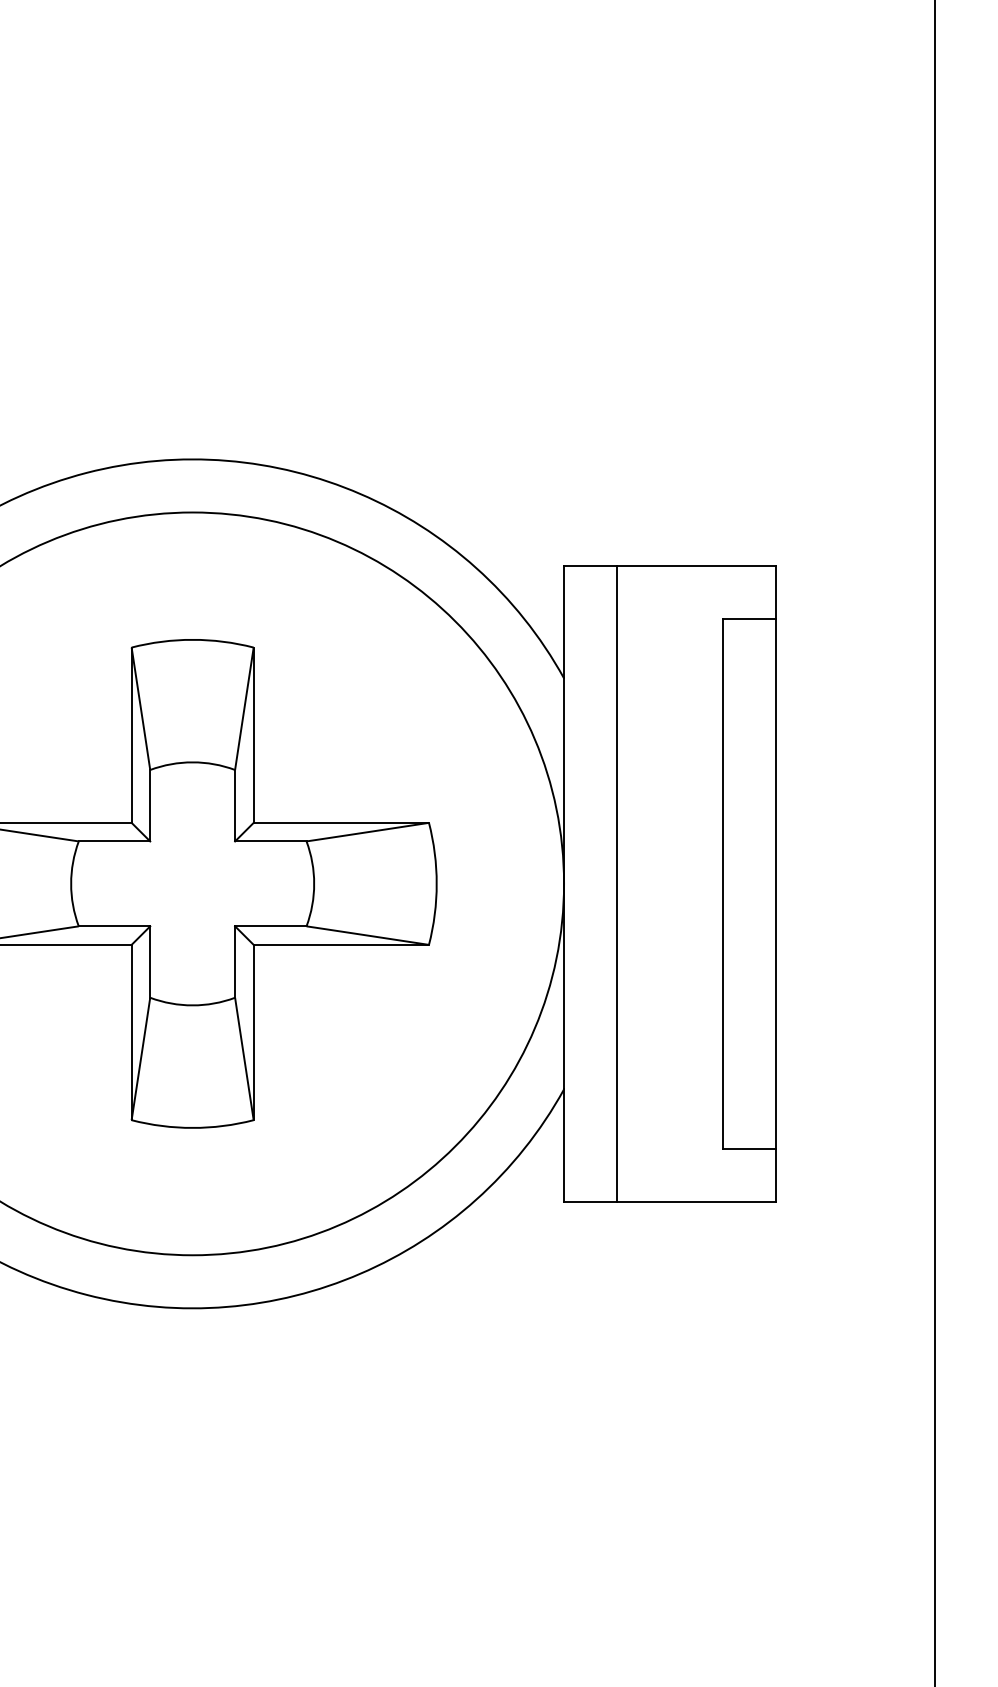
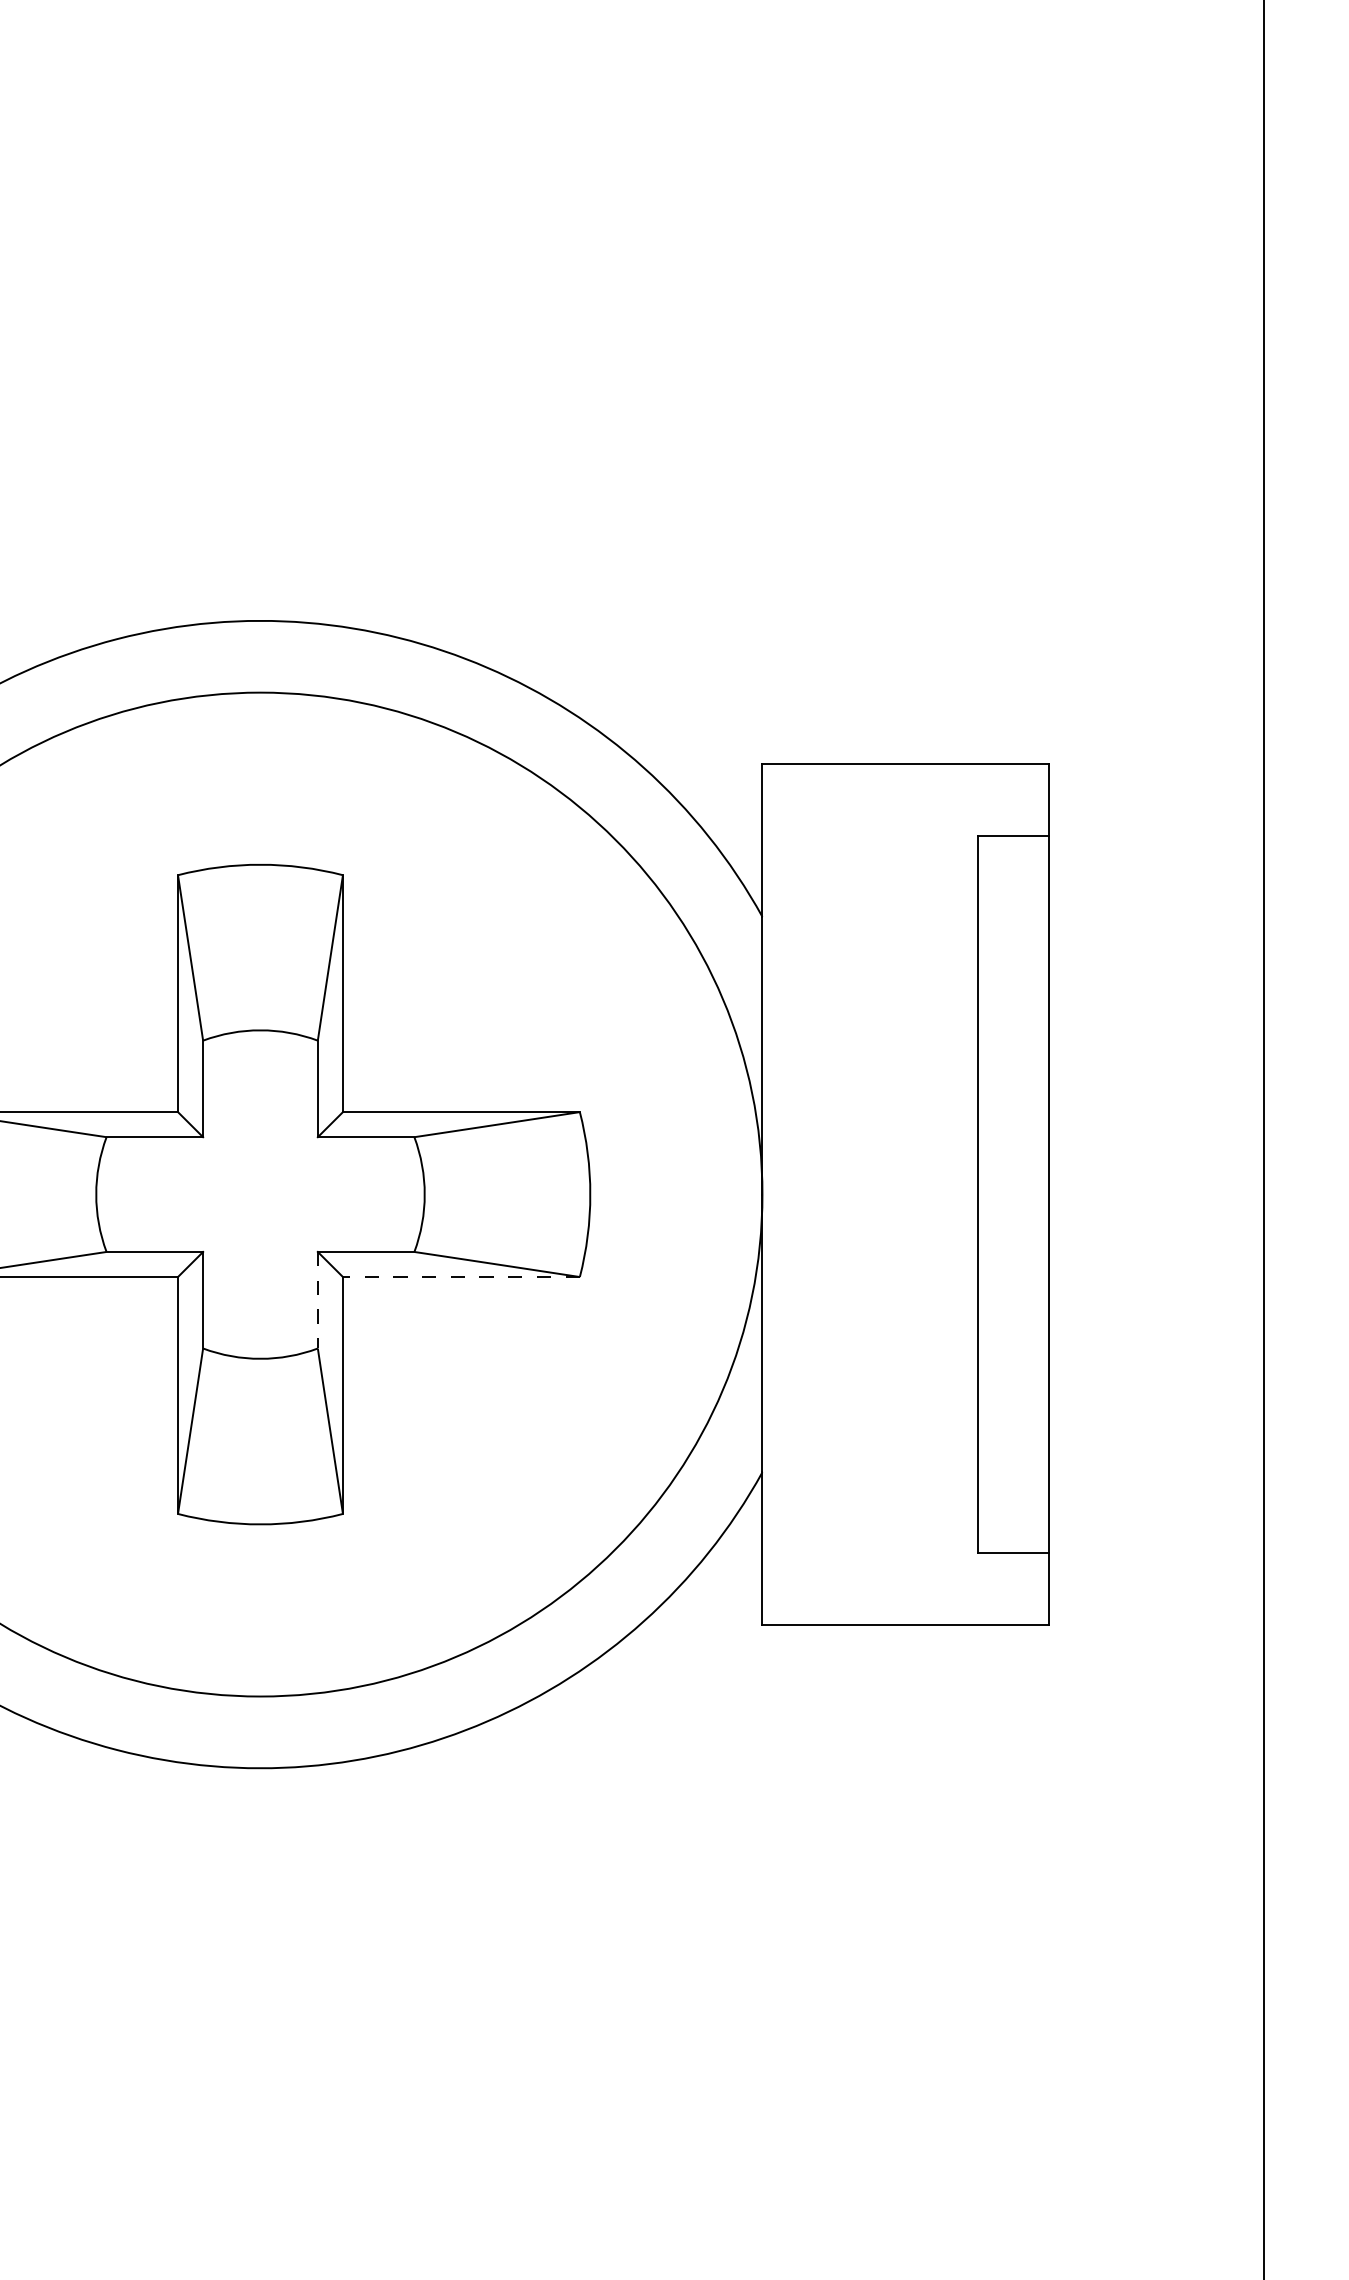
line: (617, 883) -> (834, 1194), removed
line: (340, 945) -> (460, 1277), solid -> dashed
line: (234, 962) -> (317, 1300), solid -> dashed

